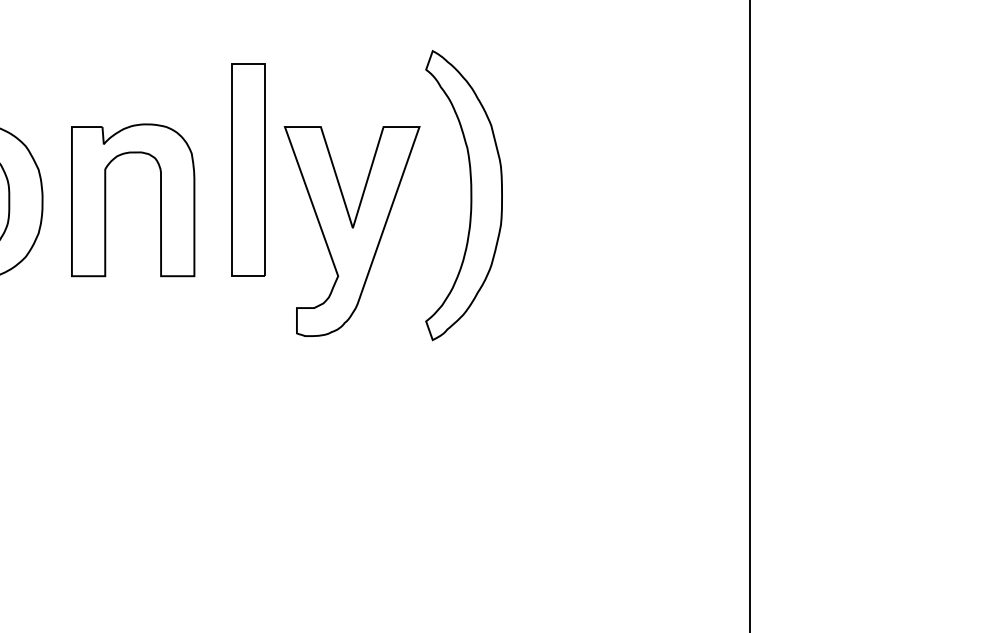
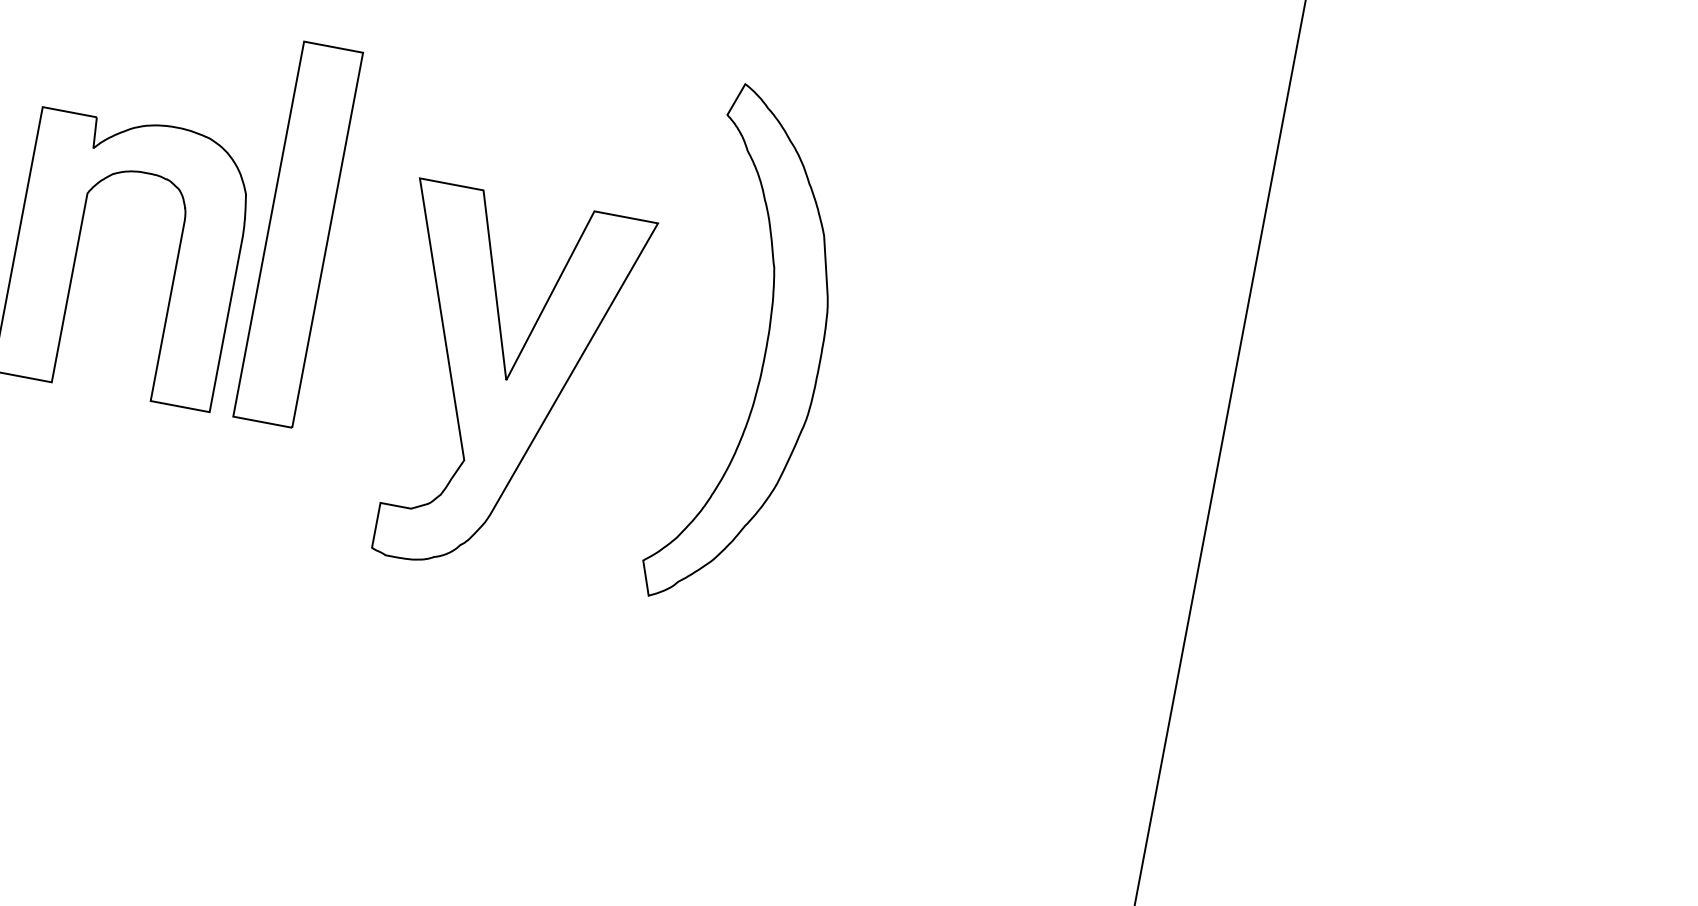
part: (248, 169) -> (298, 233), moved
part: (470, 195) -> (763, 352), moved

